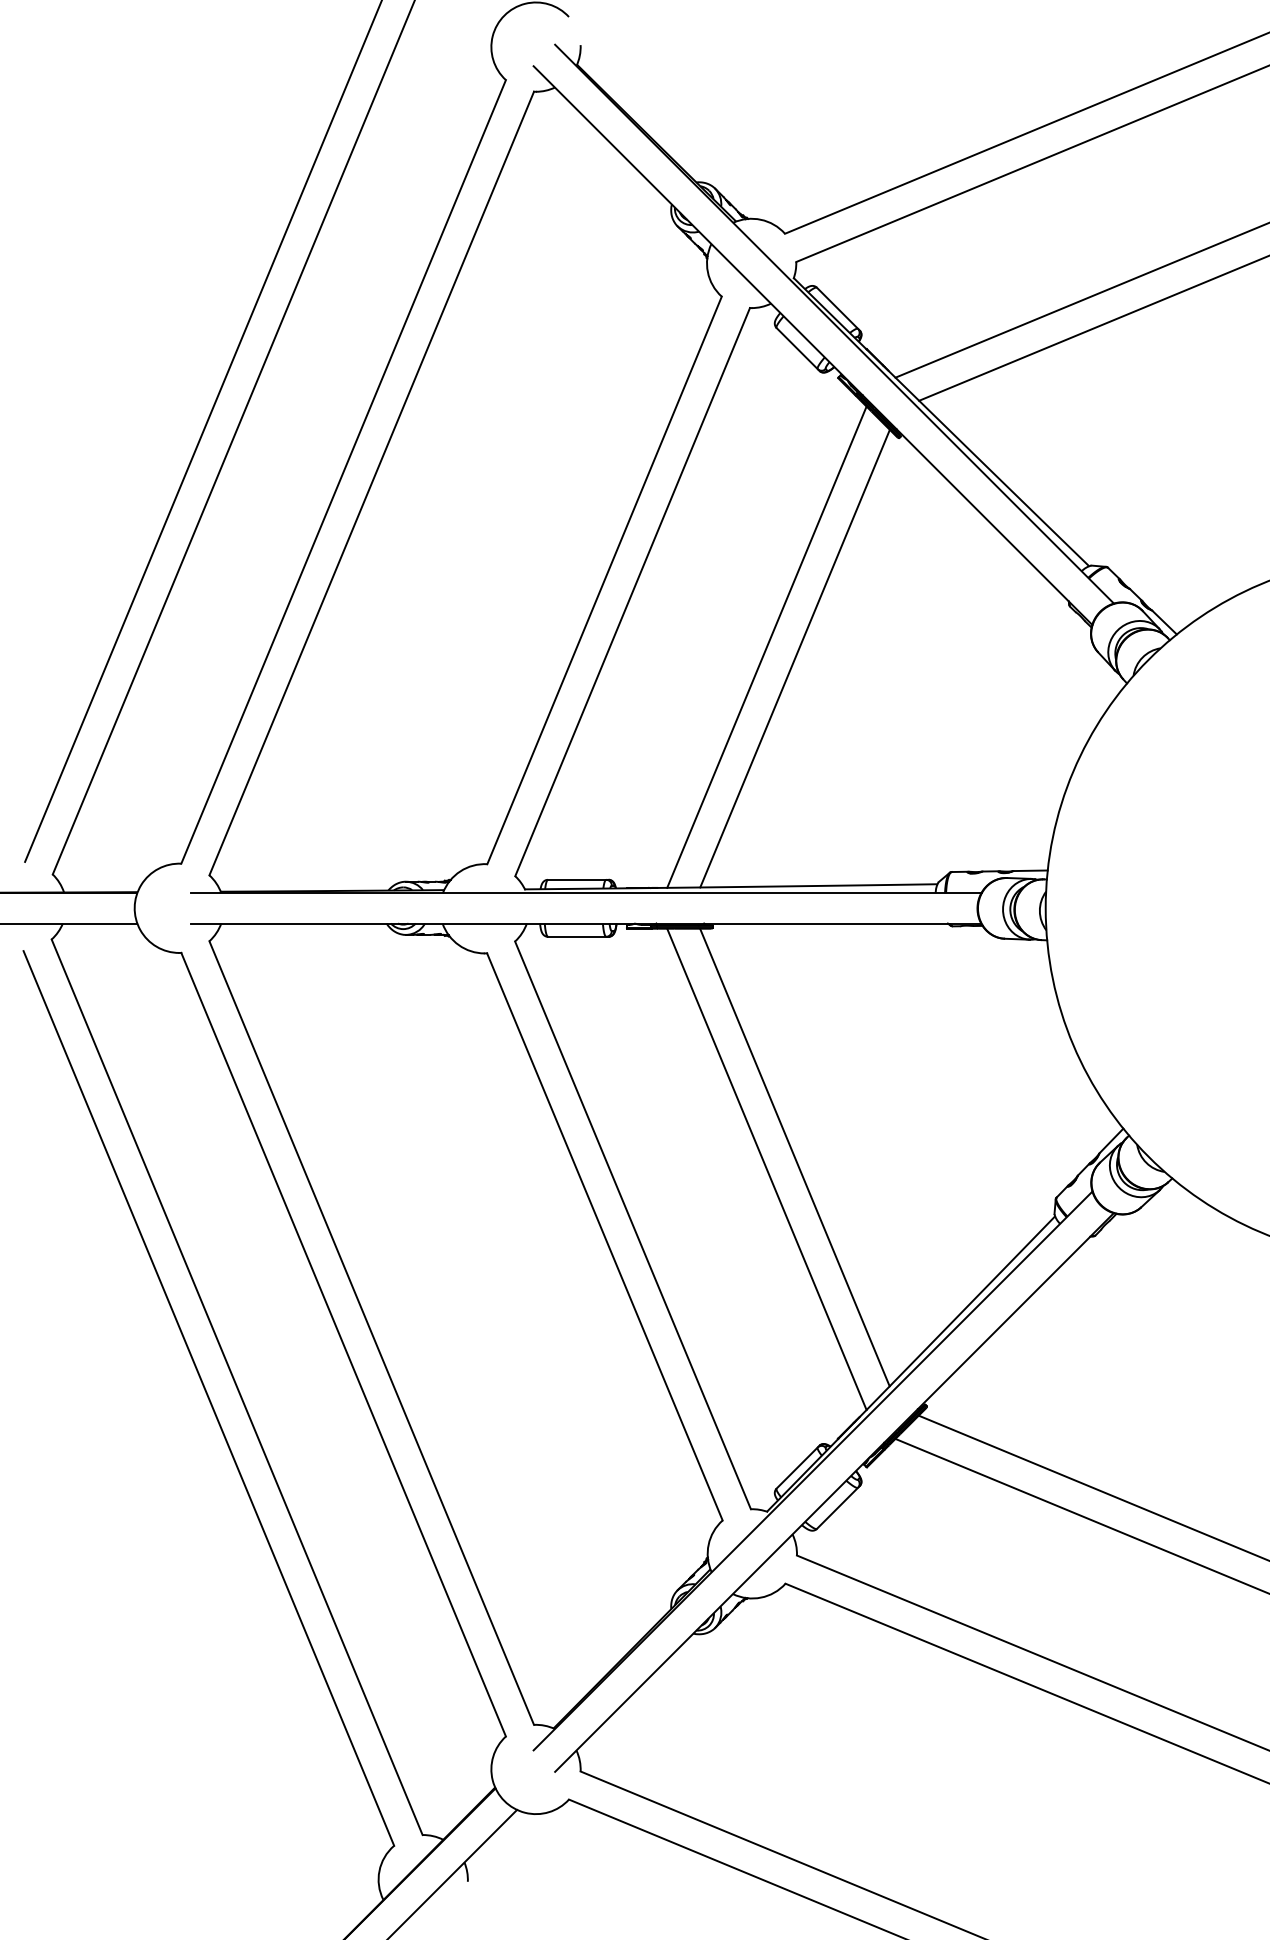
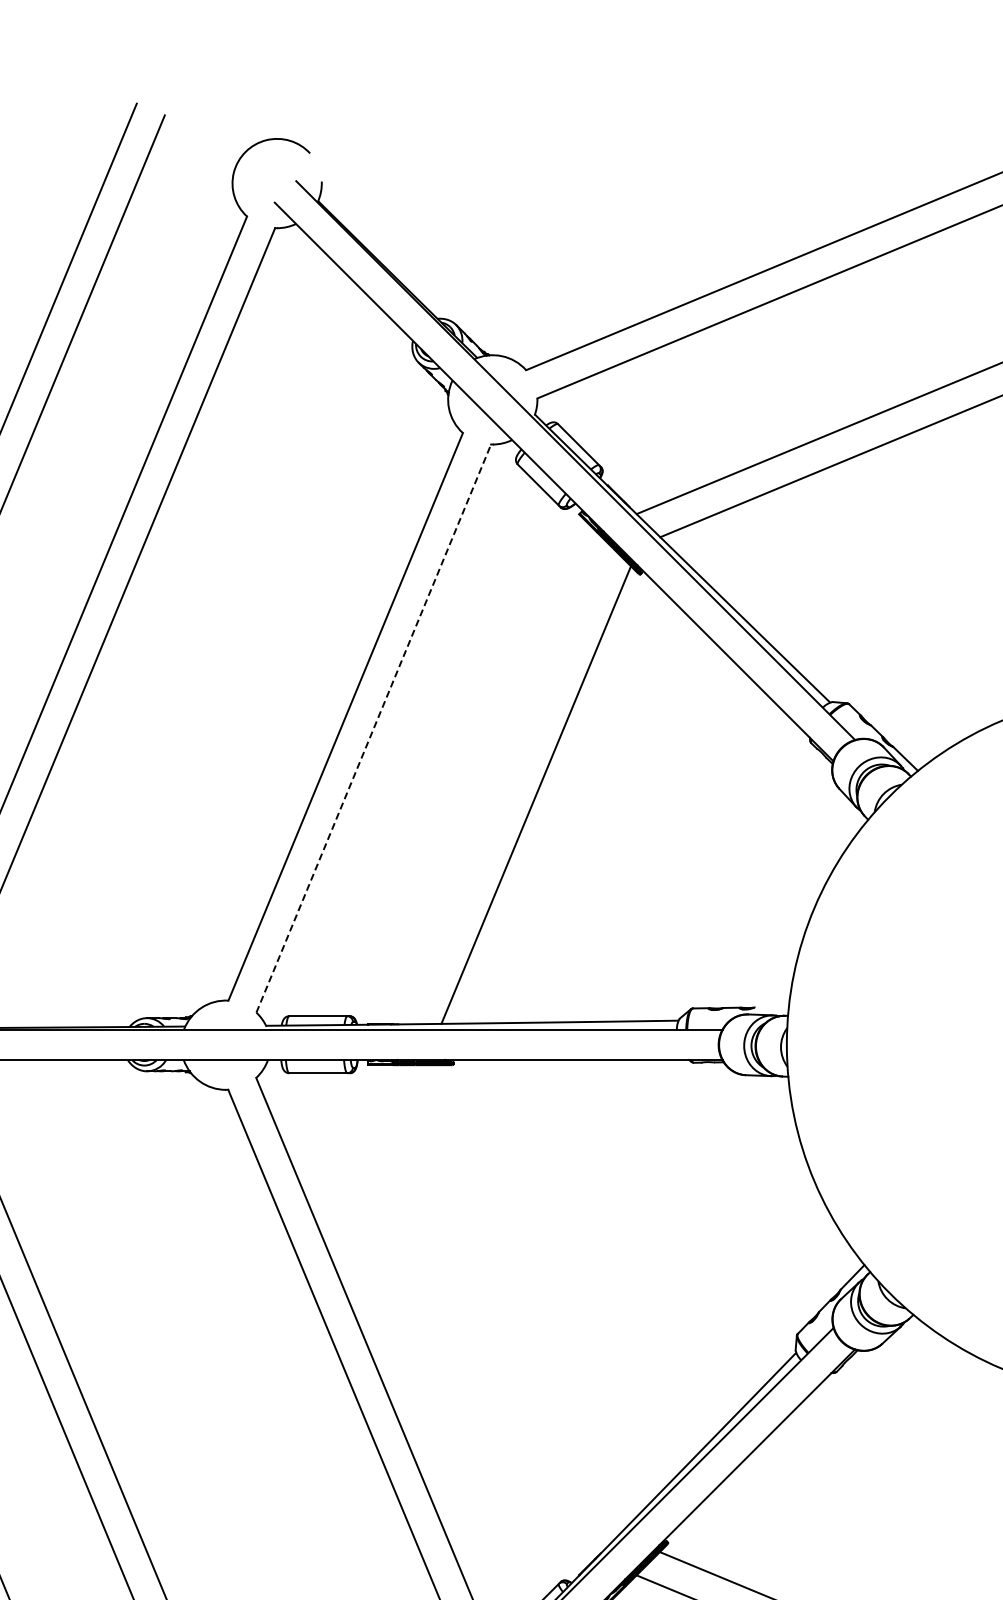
line: (632, 591) -> (373, 727), solid -> dashed
line: (766, 646) -> (507, 782), removed
line: (1030, 870) -> (771, 1006), removed
line: (794, 1157) -> (535, 1293), removed
line: (766, 1169) -> (507, 1305), removed

